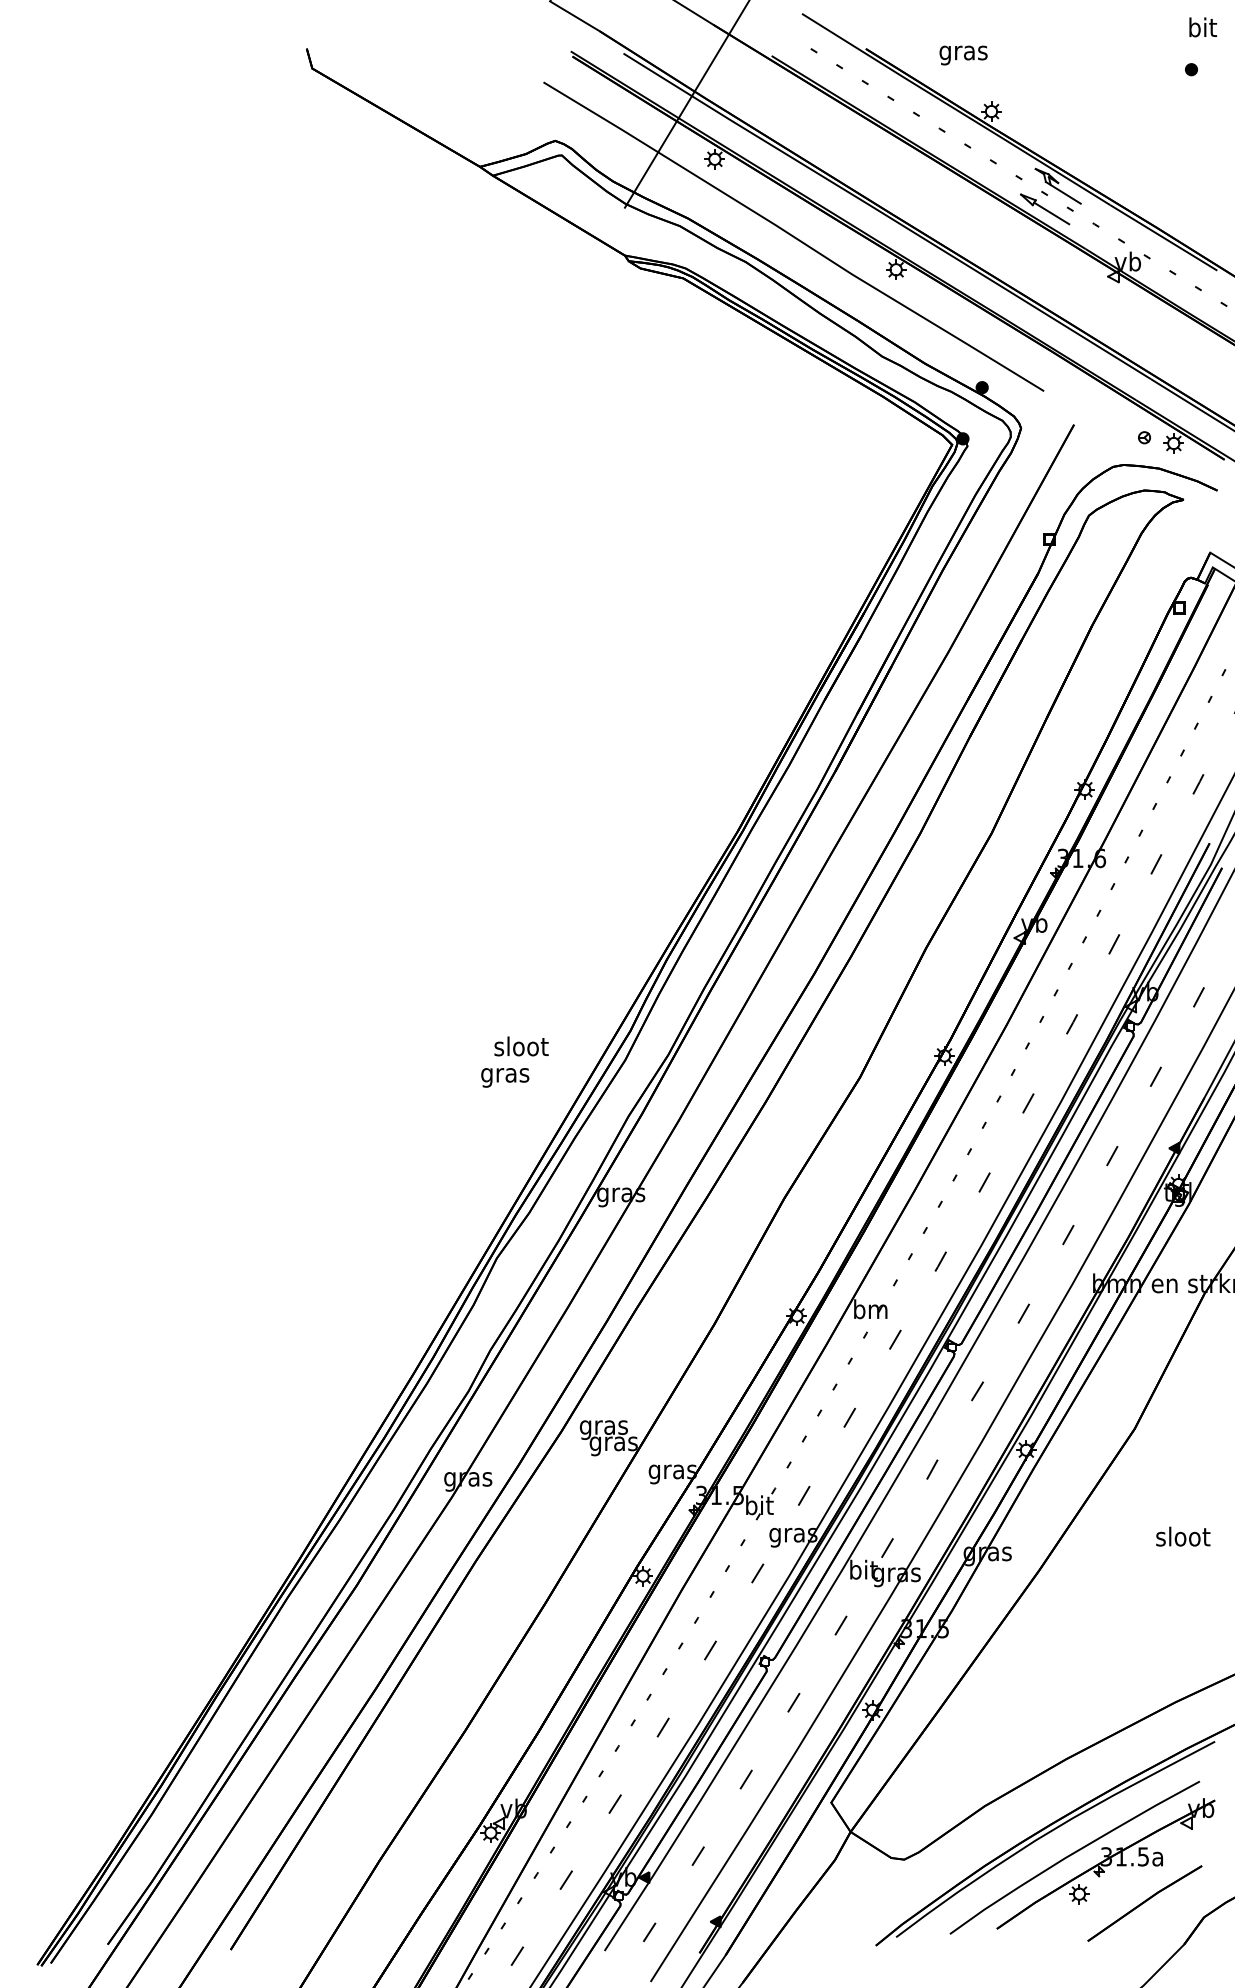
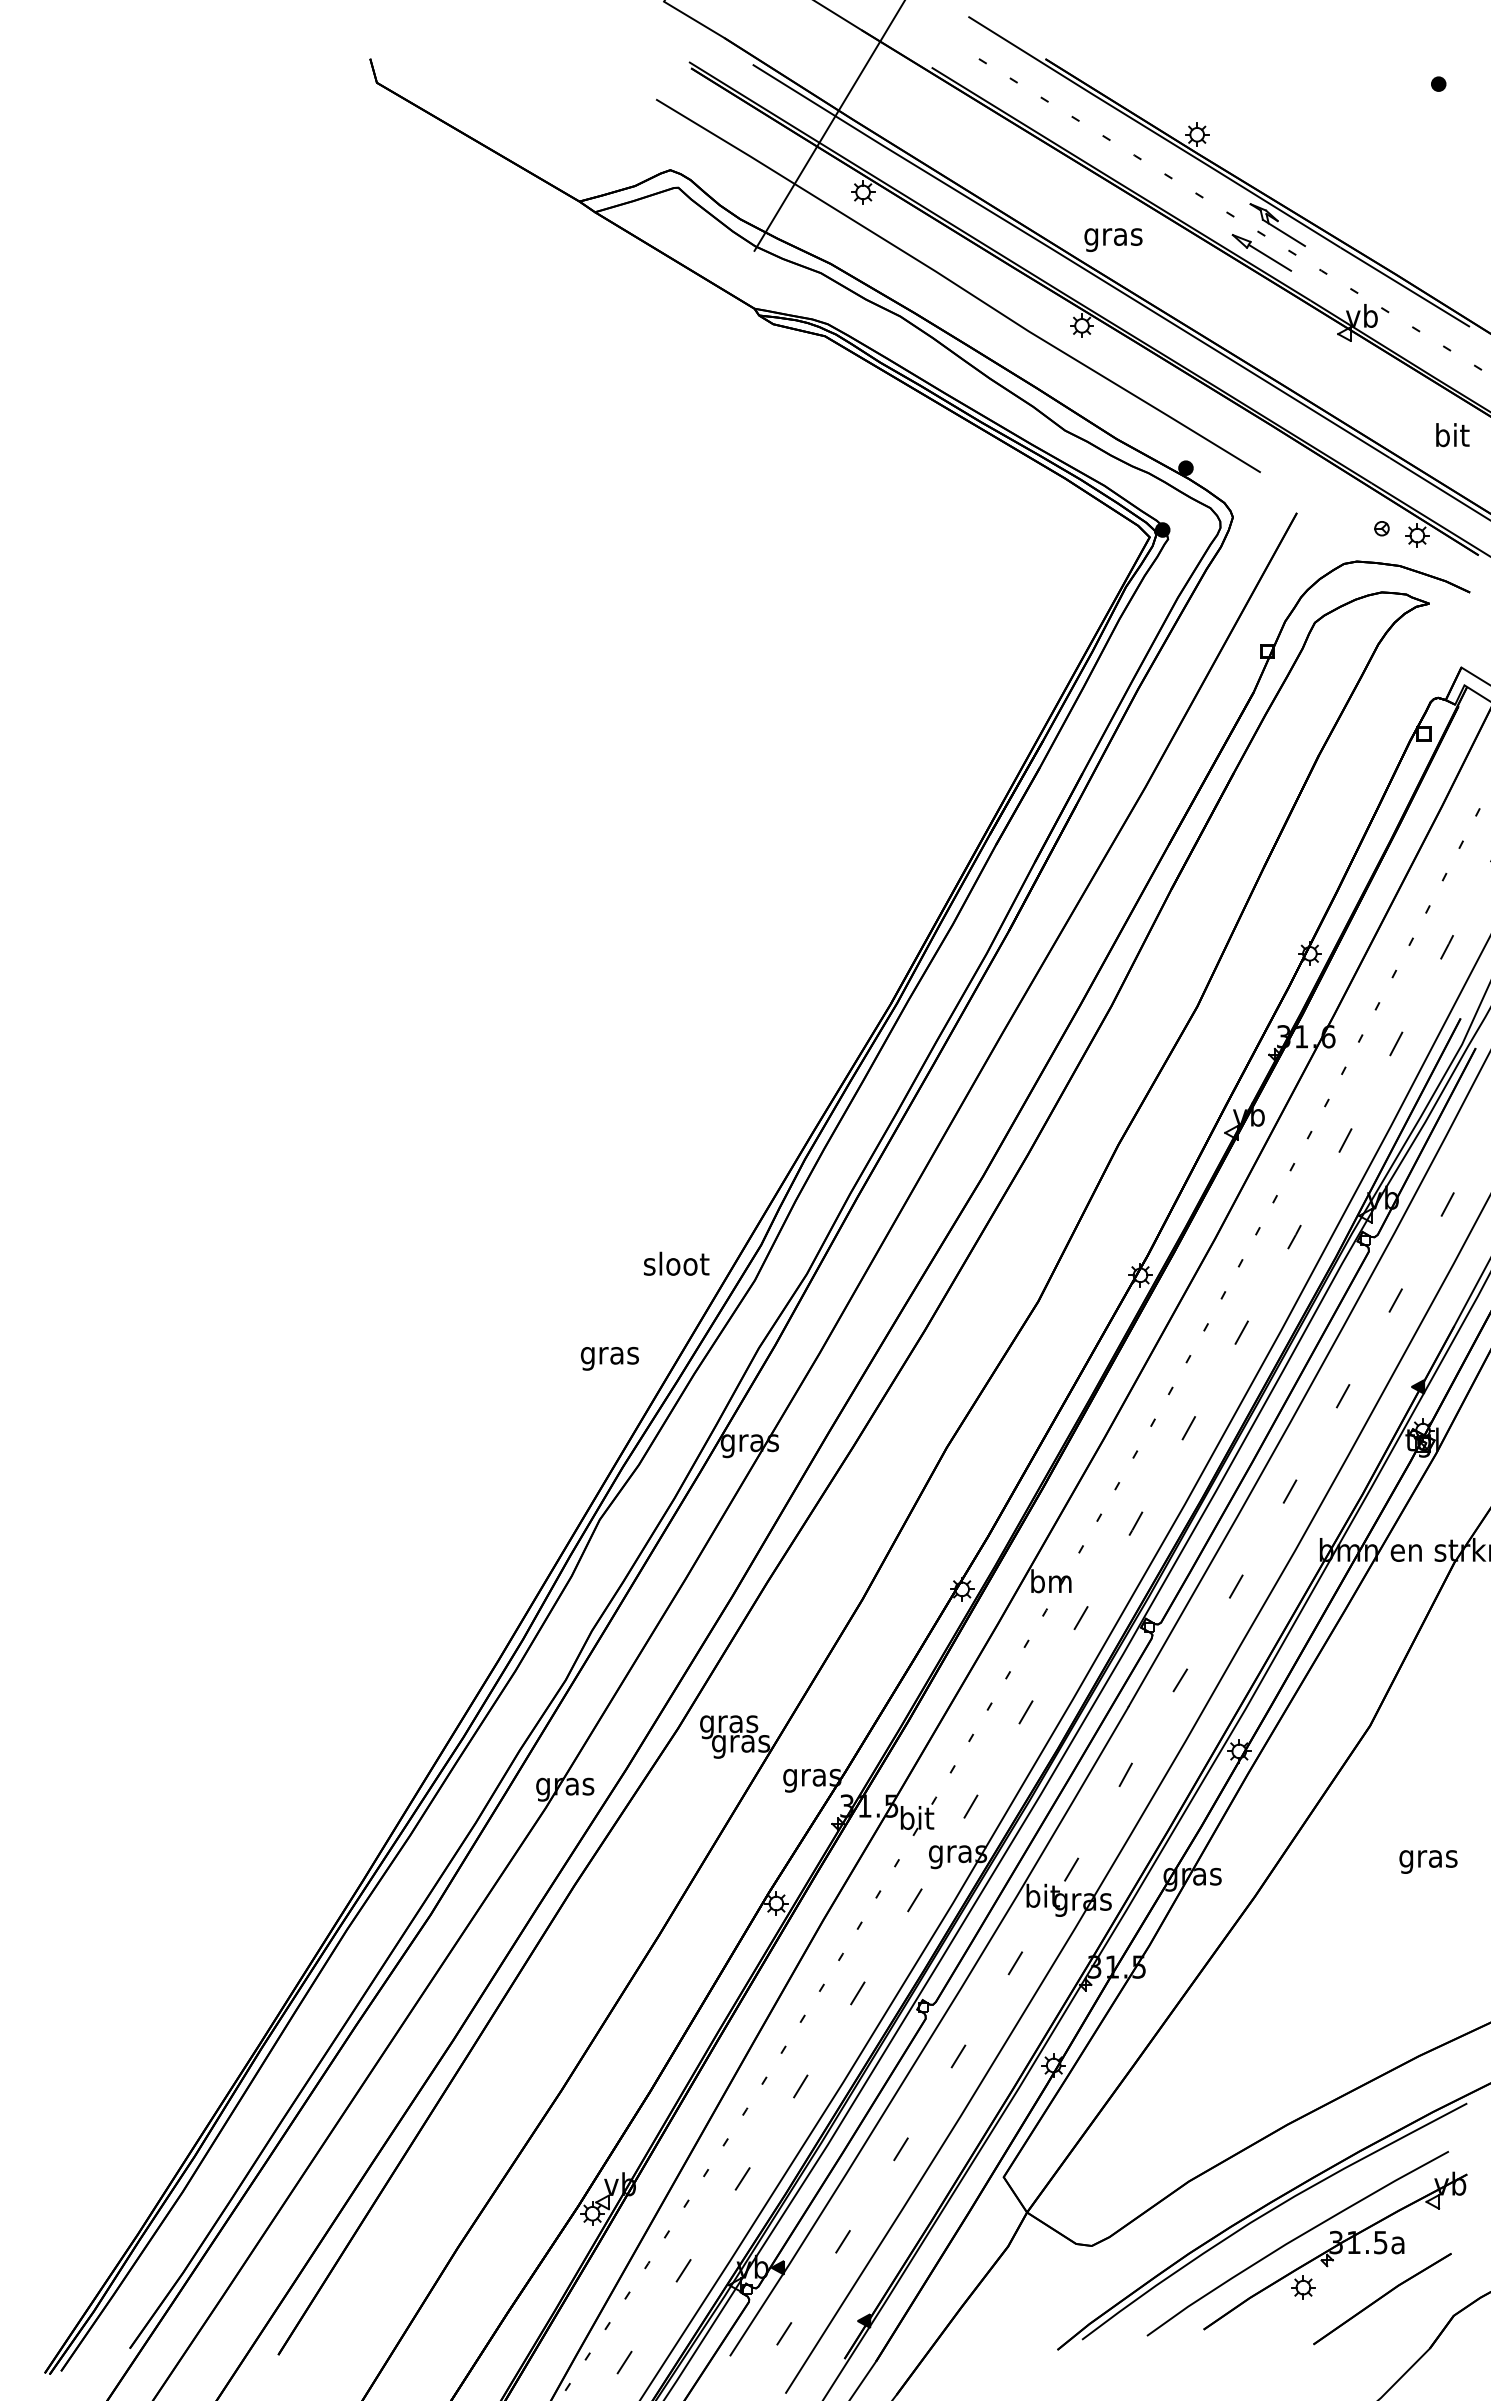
text: (1202, 27) -> (1452, 435), moved
text: (963, 55) -> (1113, 239), moved
text: (521, 1046) -> (676, 1263), moved
text: (504, 1077) -> (609, 1358), moved
text: (1183, 1538) -> (1428, 1858), sloot -> gras

